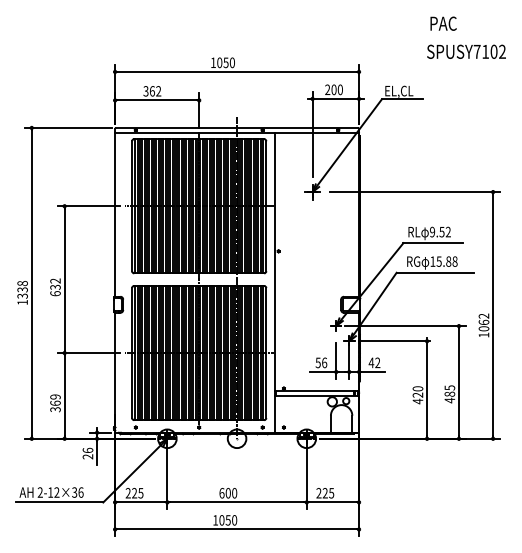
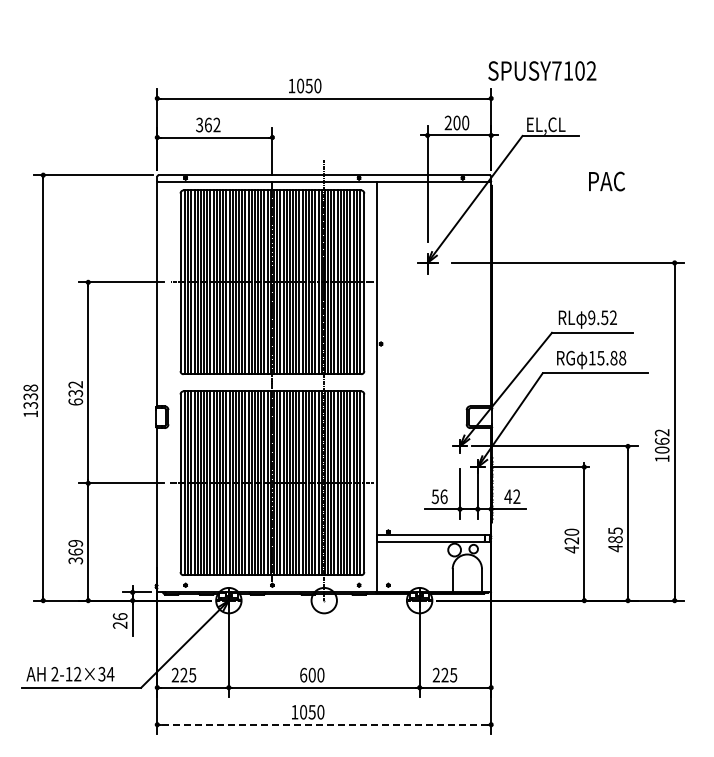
text: (443, 23) -> (606, 181), moved
text: (466, 51) -> (542, 70), moved
text: (80, 492) -> (110, 673), 2-12×36 -> 2-12×34
line: (237, 529) -> (324, 724), solid -> dashed

